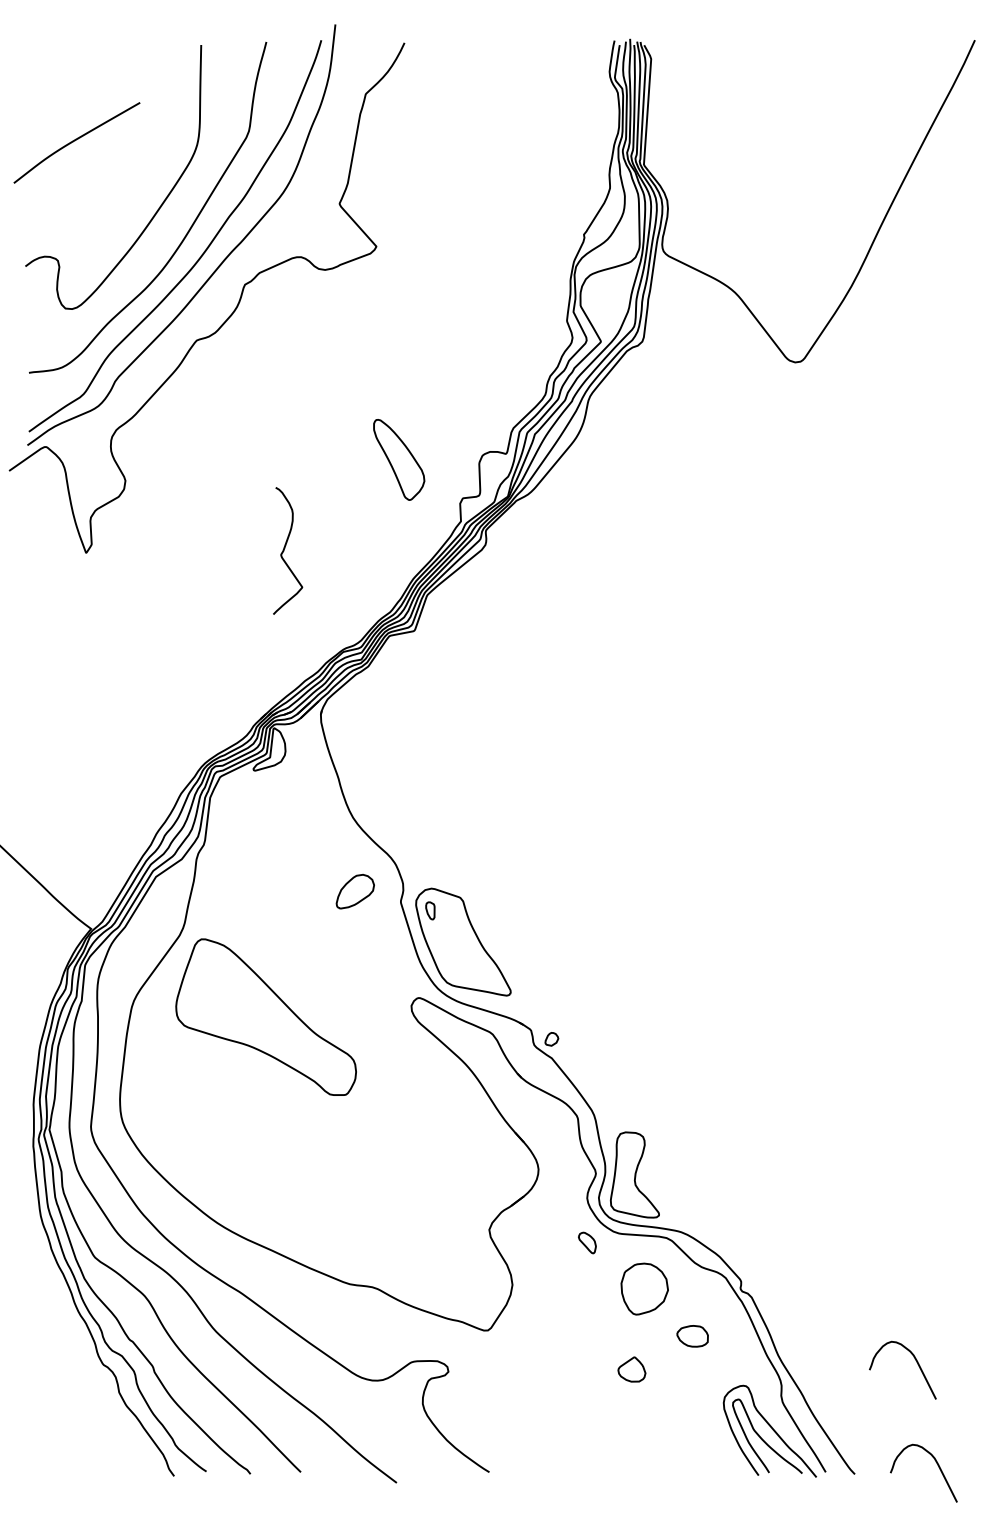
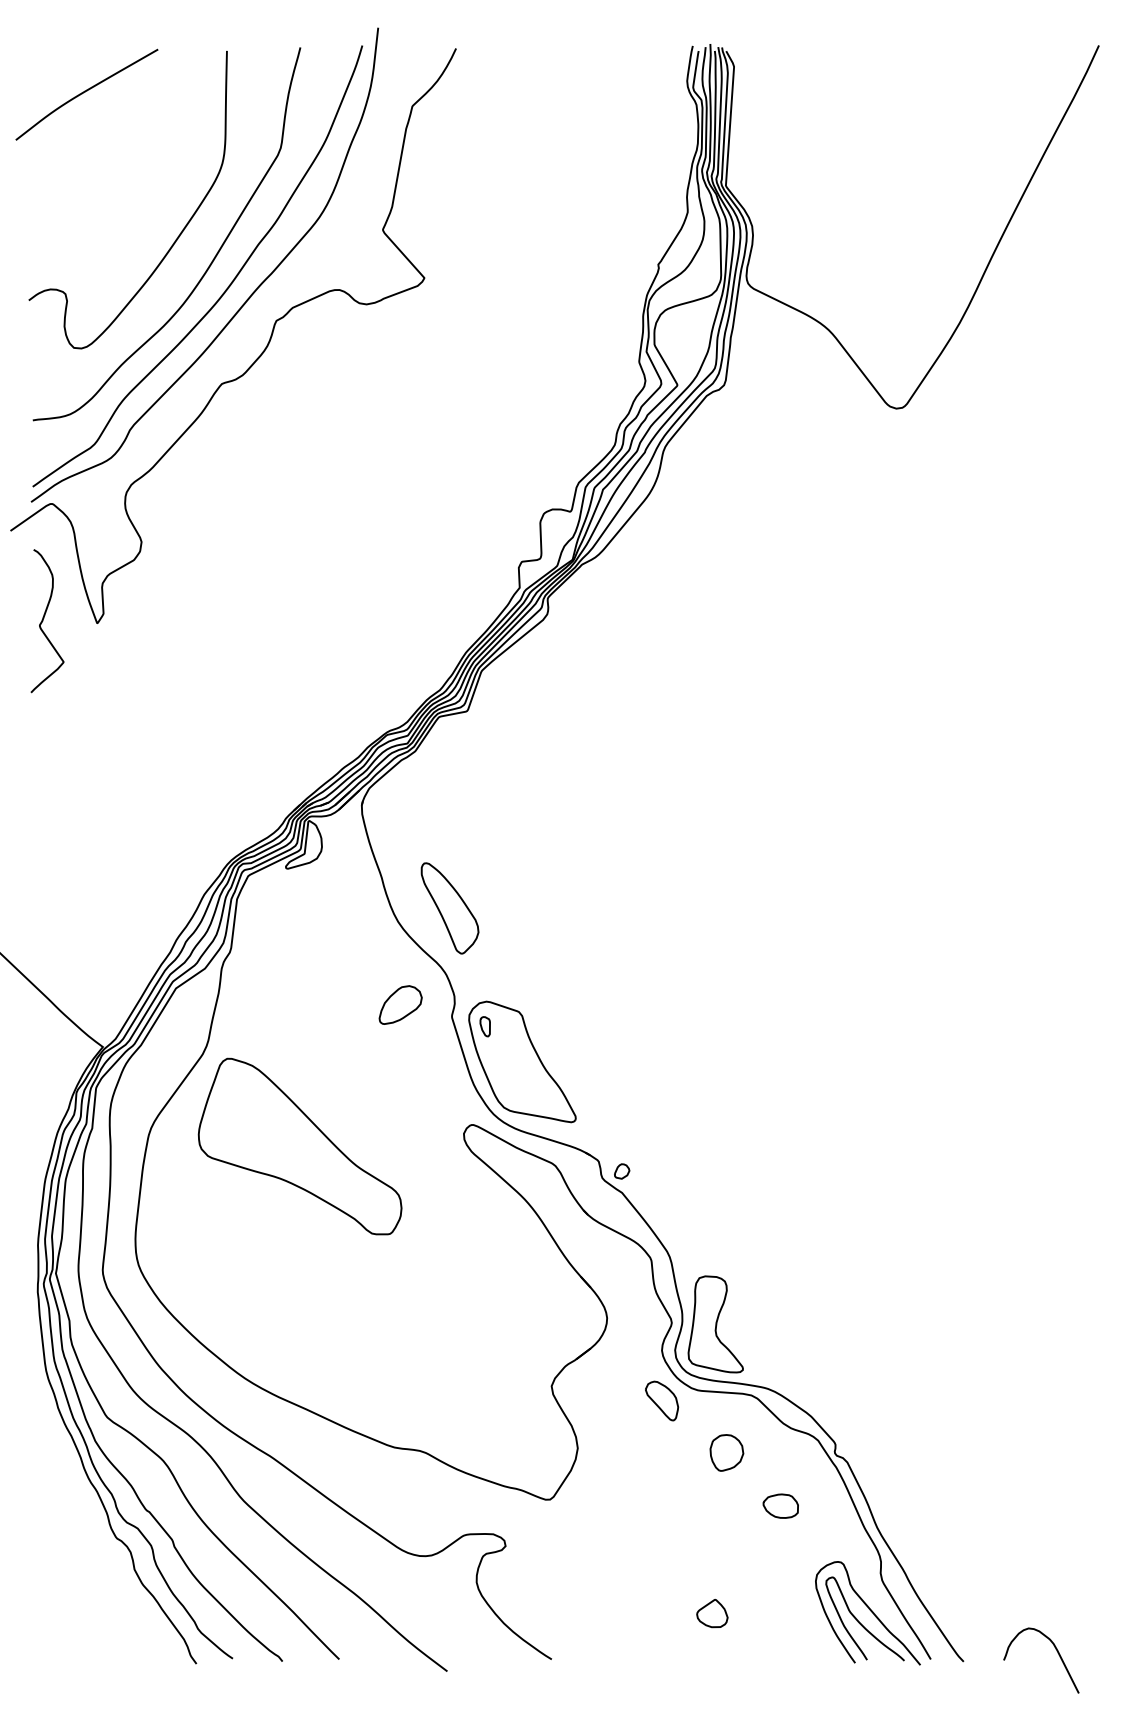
curve: (75, 141) -> (85, 93), moved
part: (399, 459) -> (450, 907), moved
curve: (285, 548) -> (44, 618), moved
part: (587, 1242) -> (662, 1400), size x1.67
part: (644, 1288) -> (726, 1452), size x0.62
curve: (914, 1359) -> (1030, 1532), removed
part: (631, 1369) -> (711, 1613), moved

